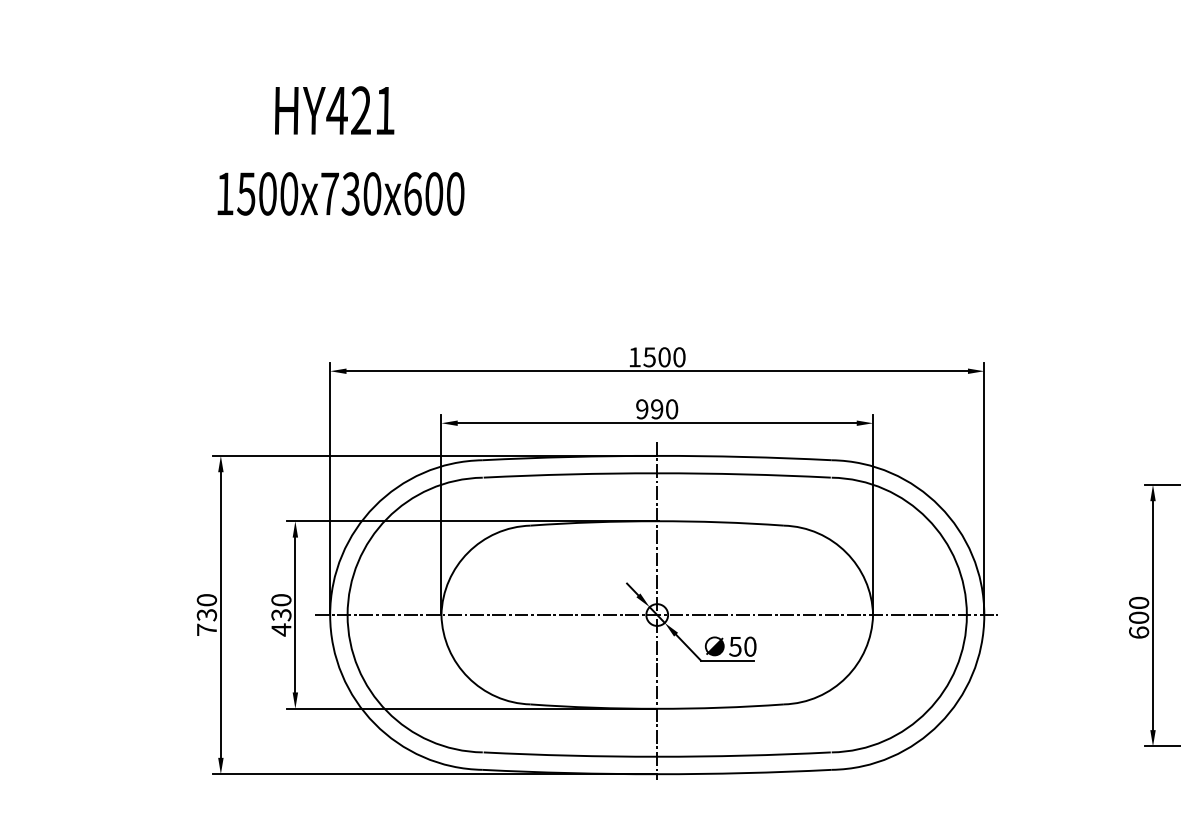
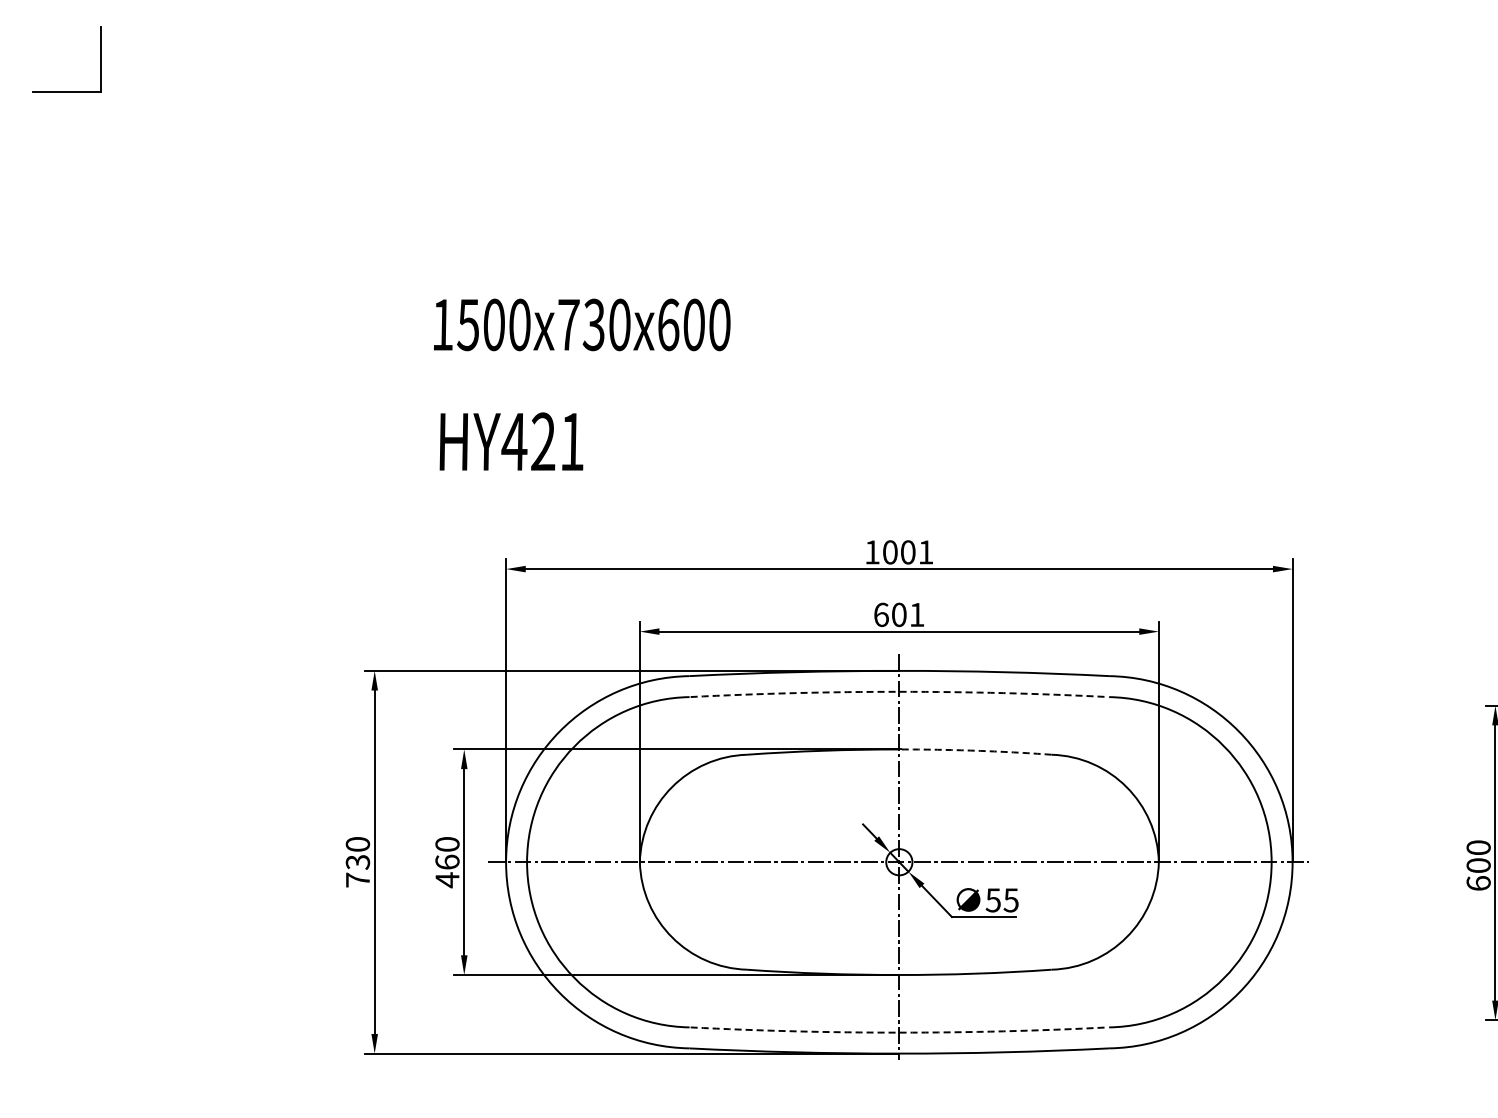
text: (334, 110) -> (511, 441), moved
text: (341, 193) -> (582, 324), moved
text: (664, 357) -> (907, 552), 1500 -> 1001
text: (657, 408) -> (899, 614), 990 -> 601
line: (657, 473) -> (899, 691), solid -> dashed
arc: (720, 522) -> (975, 750), solid -> dashed
text: (281, 614) -> (447, 861), 430 -> 460
text: (749, 646) -> (1010, 900), 50 -> 55
line: (657, 756) -> (899, 1032), solid -> dashed

